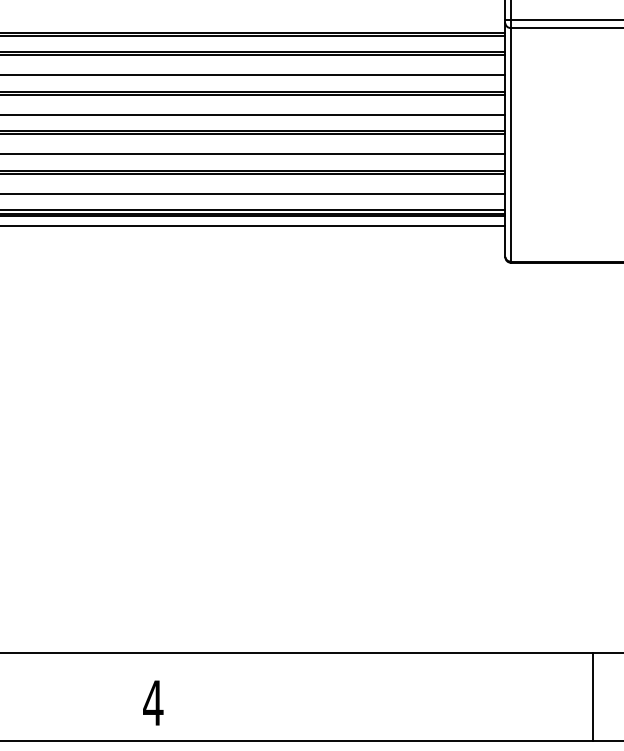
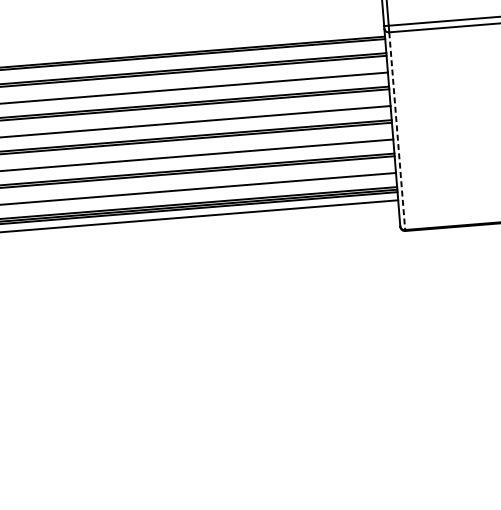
line: (510, 144) -> (396, 130), solid -> dashed

